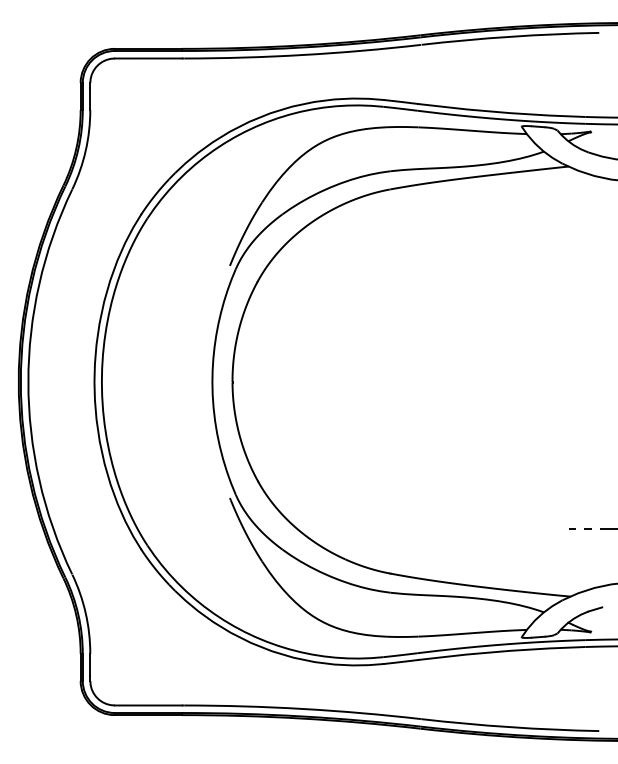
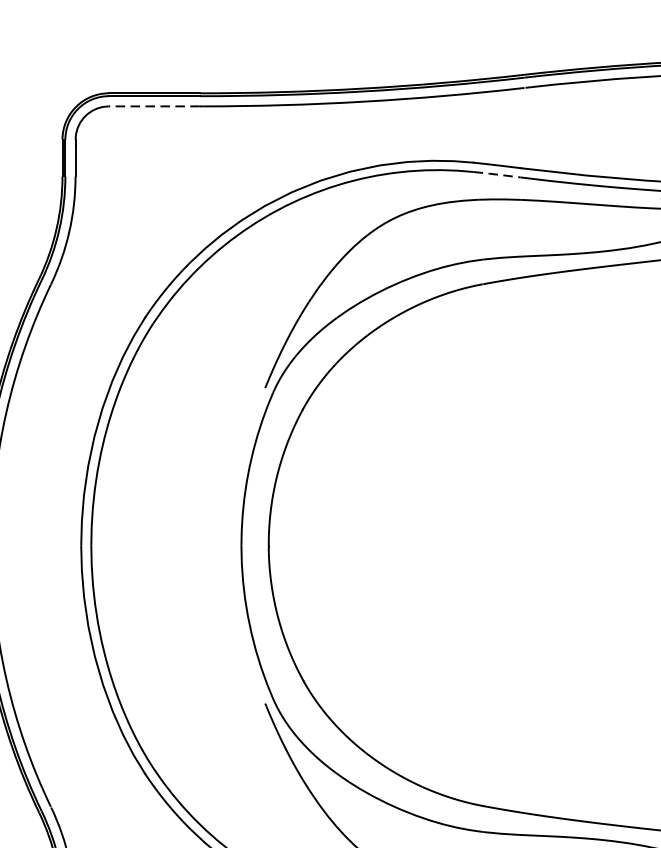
line: (147, 58) -> (153, 106), solid -> dashed
line: (400, 108) -> (496, 174), solid -> dashed

